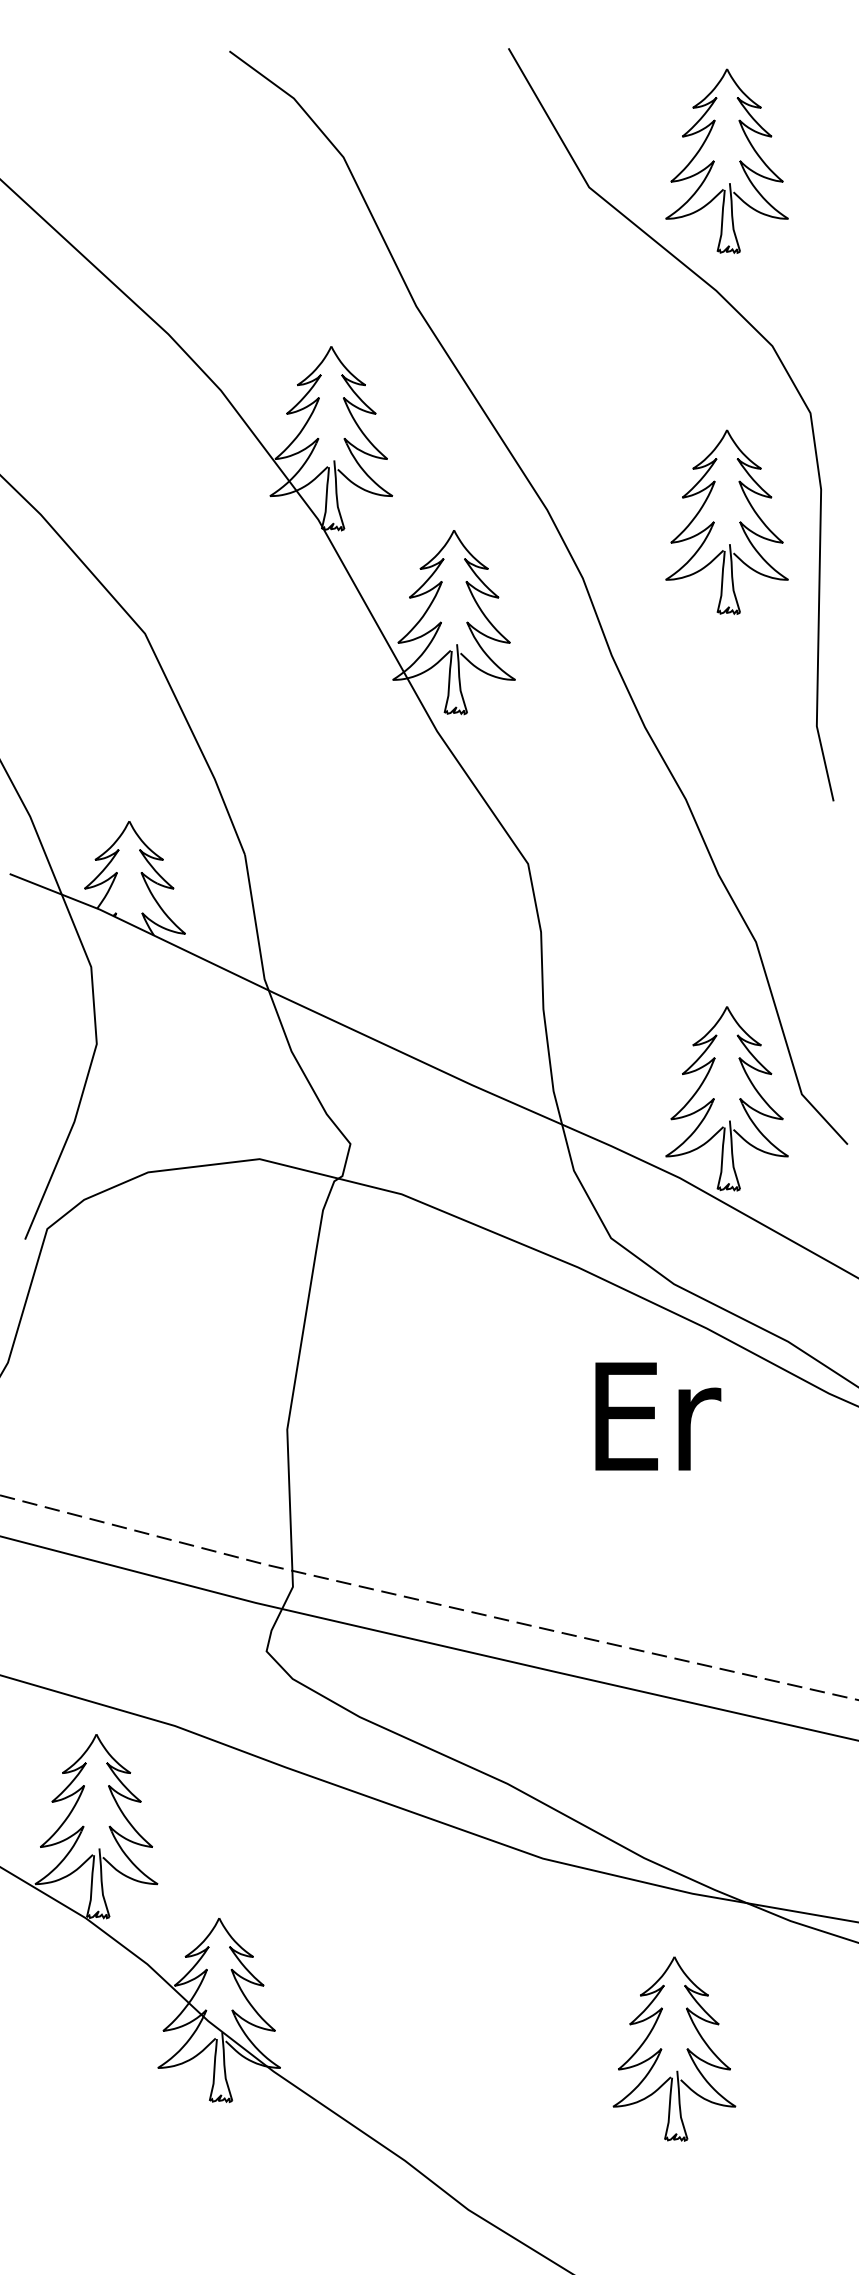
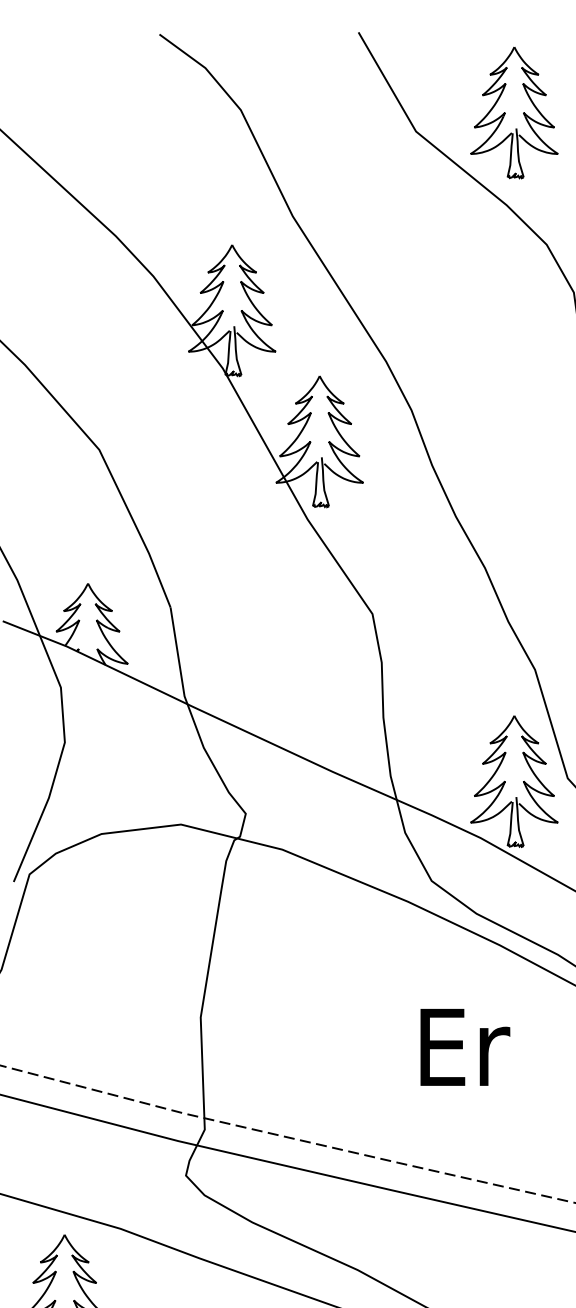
part: (714, 522) -> (505, 370), removed
text: (658, 1416) -> (465, 1047), moved

